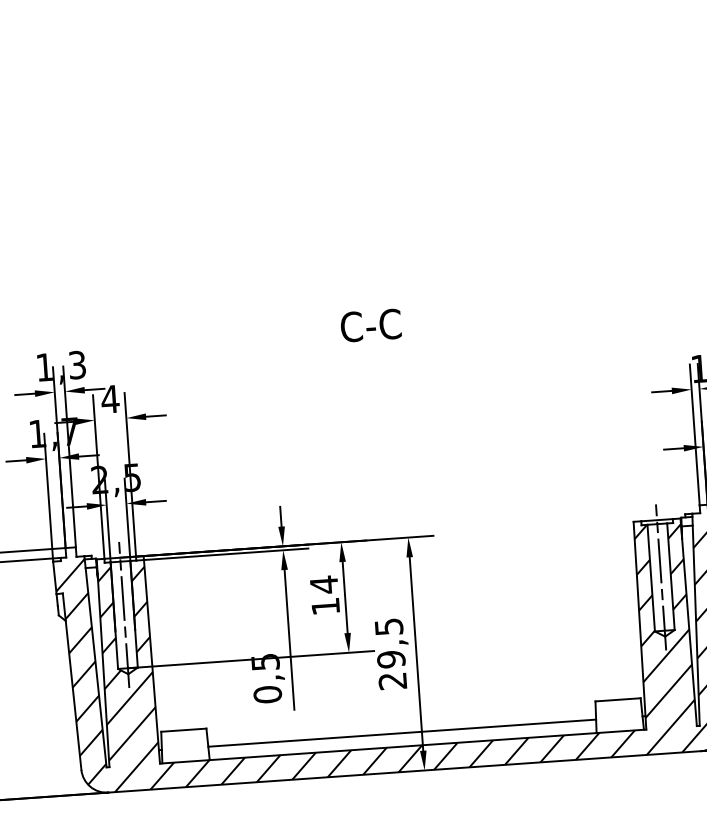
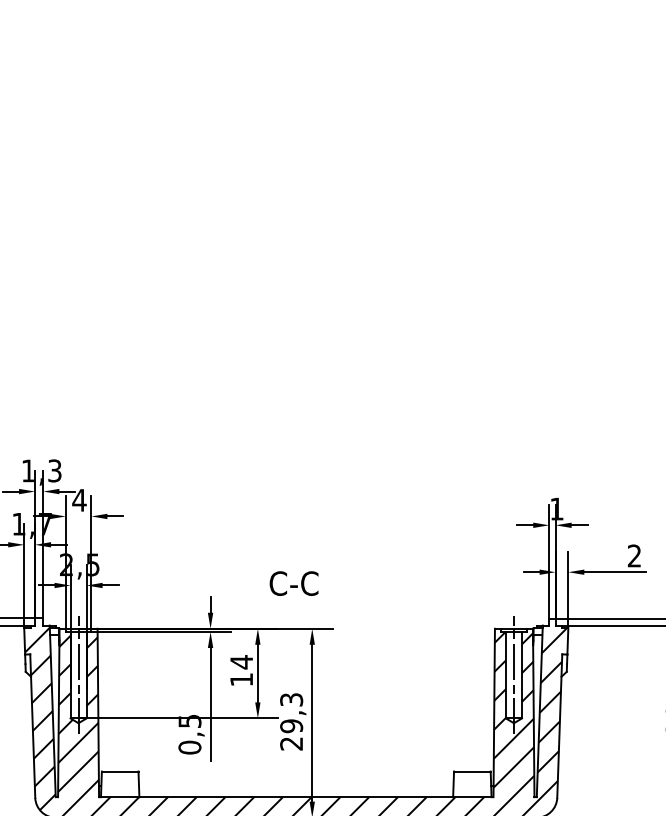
text: (370, 325) -> (293, 583), moved
text: (388, 626) -> (291, 699), 29,5 -> 29,3
line: (402, 733) -> (296, 786), removed

